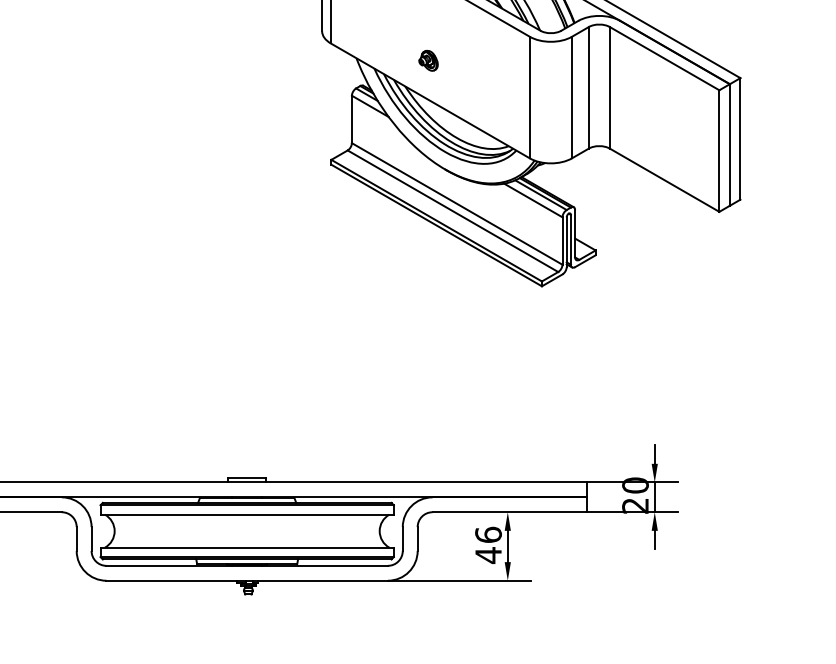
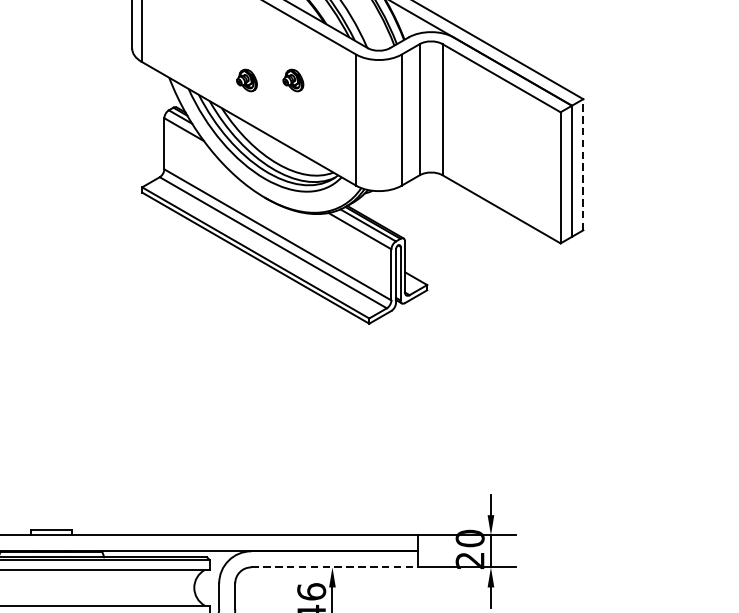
part: (471, 60) -> (293, 80), added
line: (740, 138) -> (583, 164), solid -> dashed
line: (510, 512) -> (335, 567), solid -> dashed

